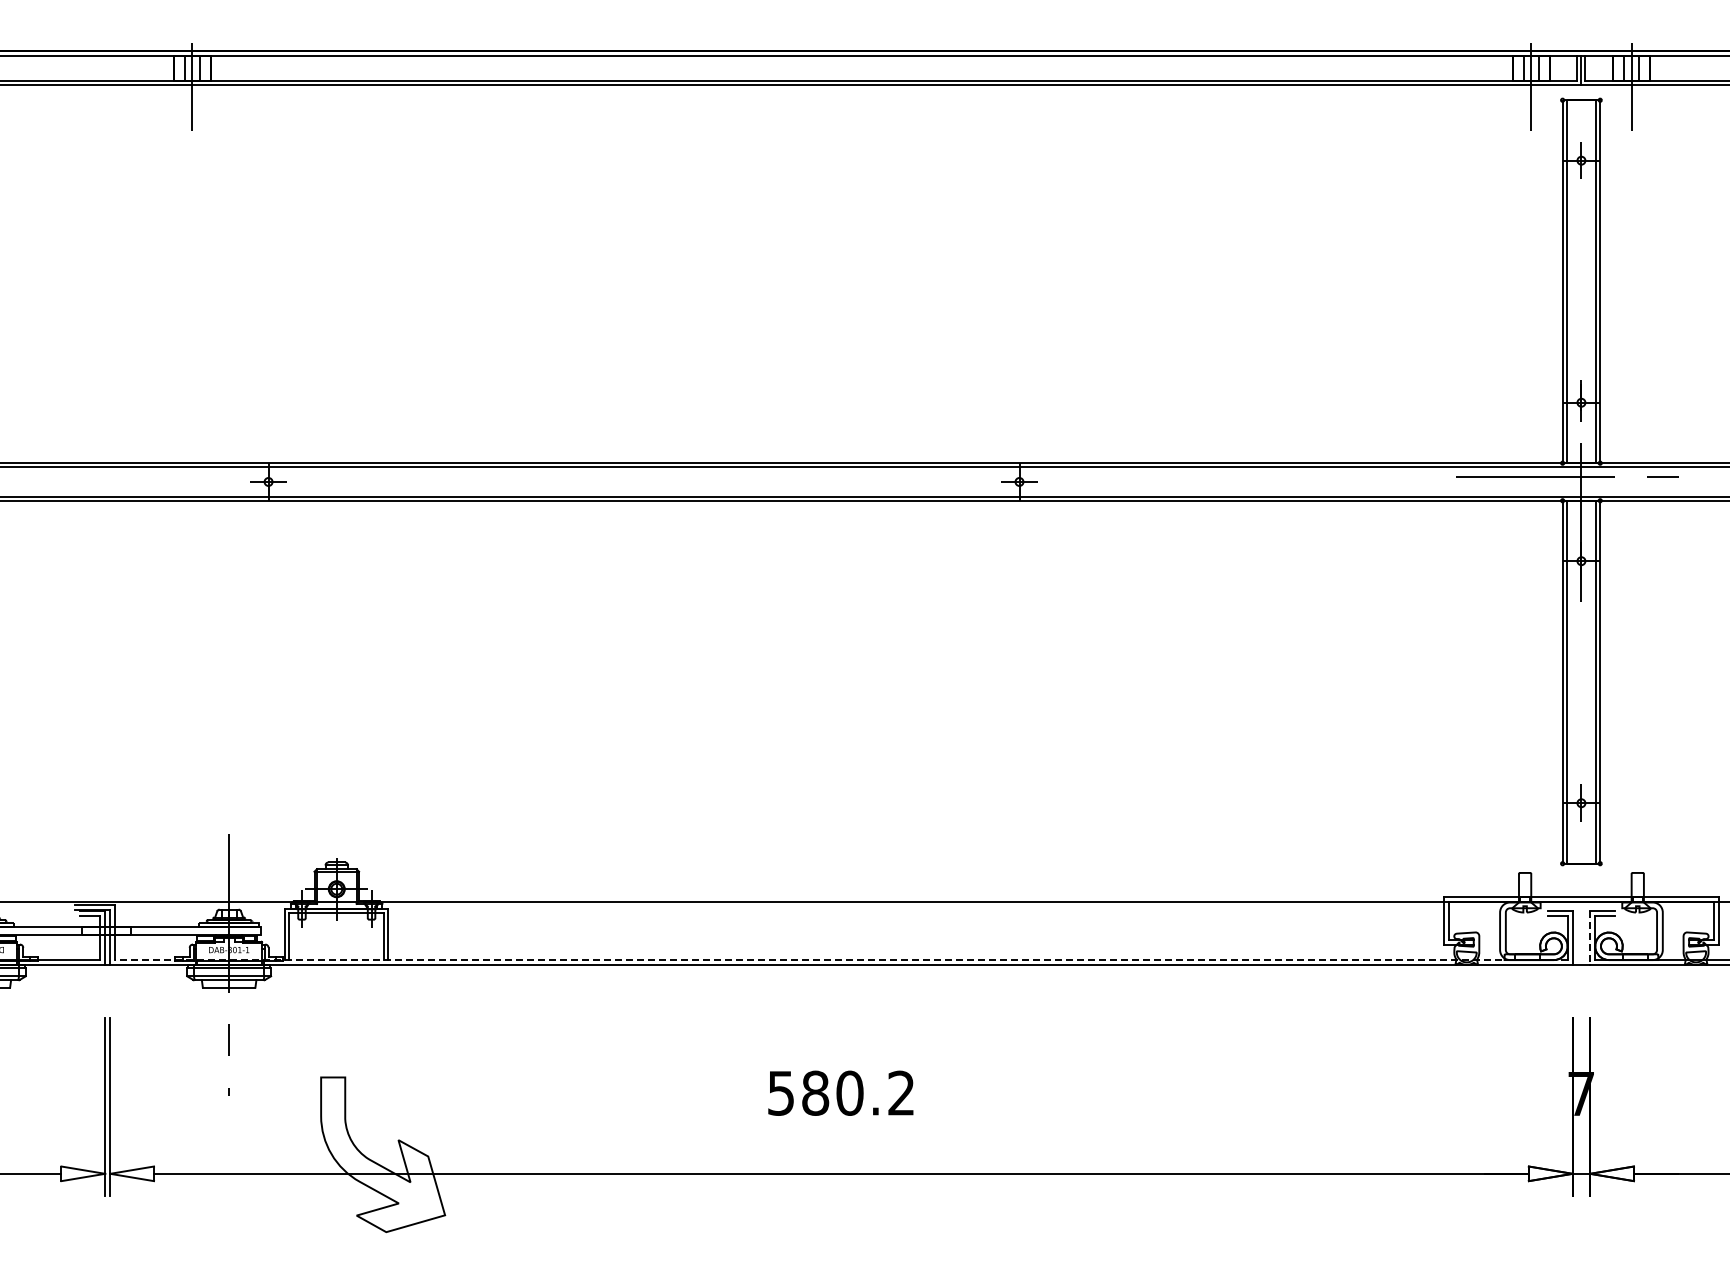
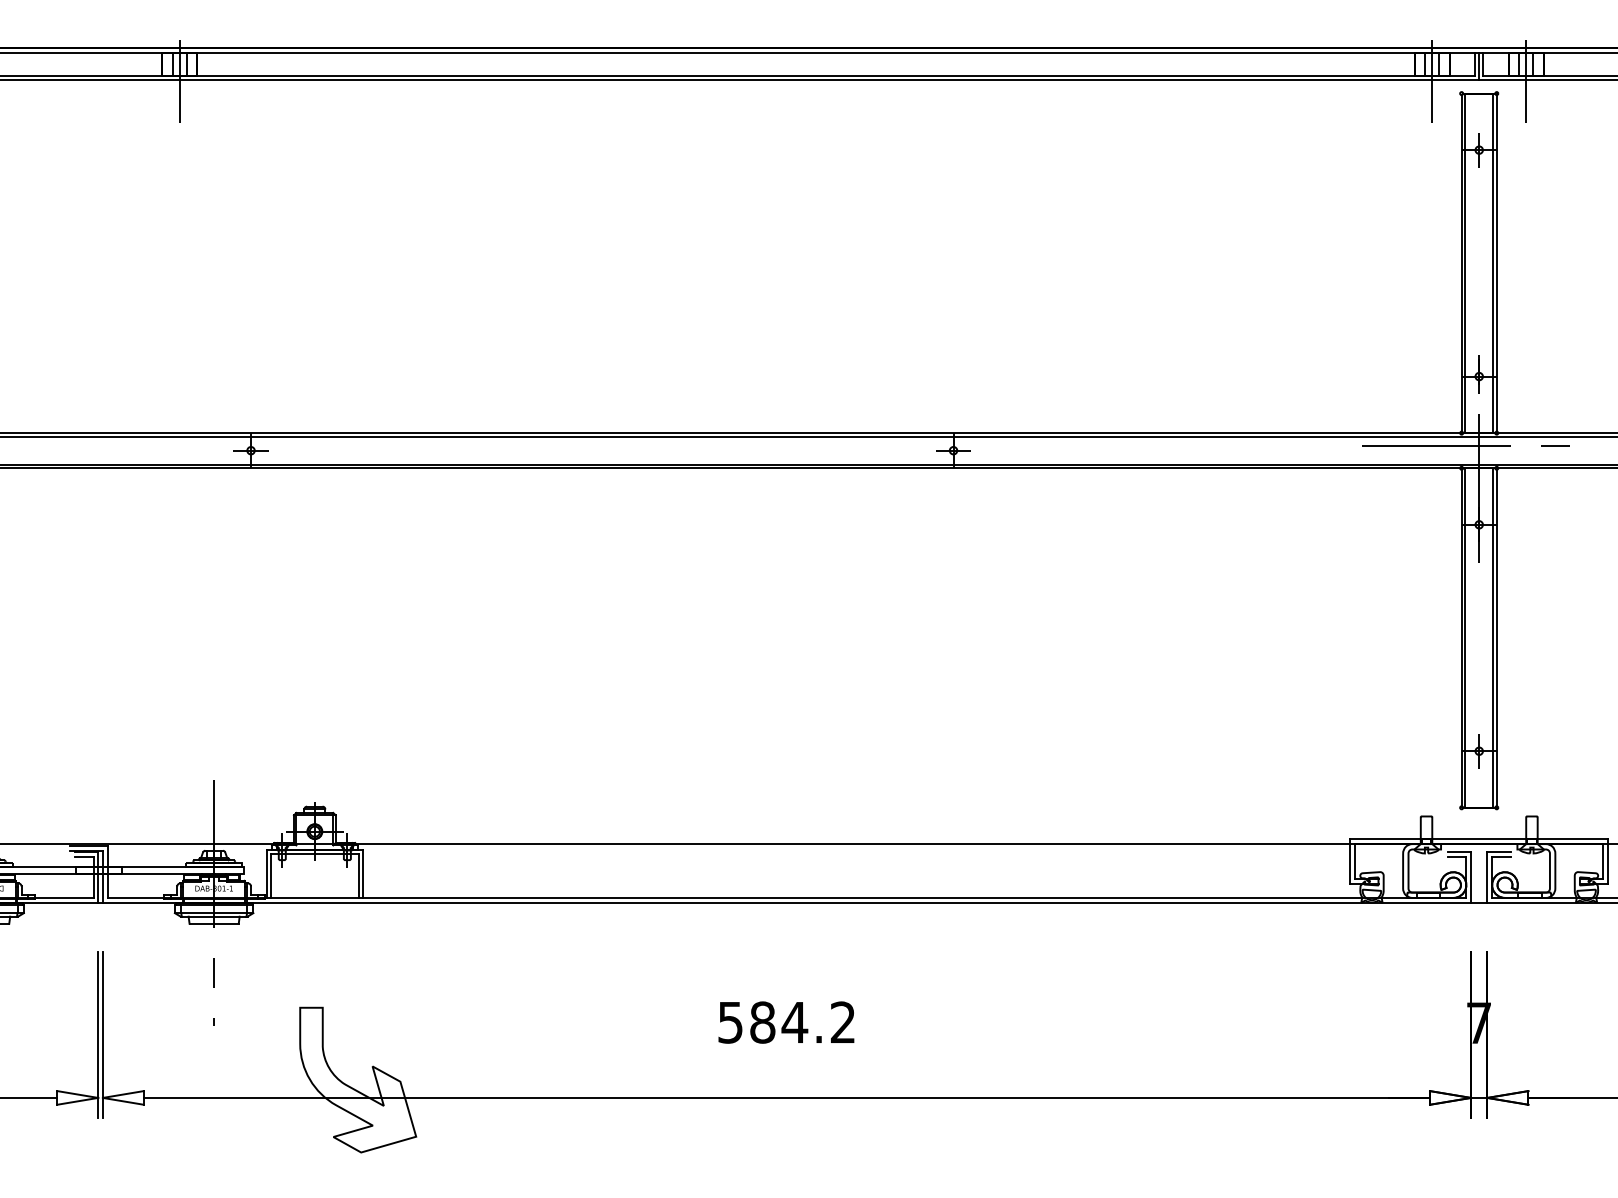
line: (1590, 938) -> (1487, 877), dashed -> solid
line: (840, 960) -> (786, 898), dashed -> solid
text: (849, 1092) -> (794, 1021), 580.2 -> 584.2

